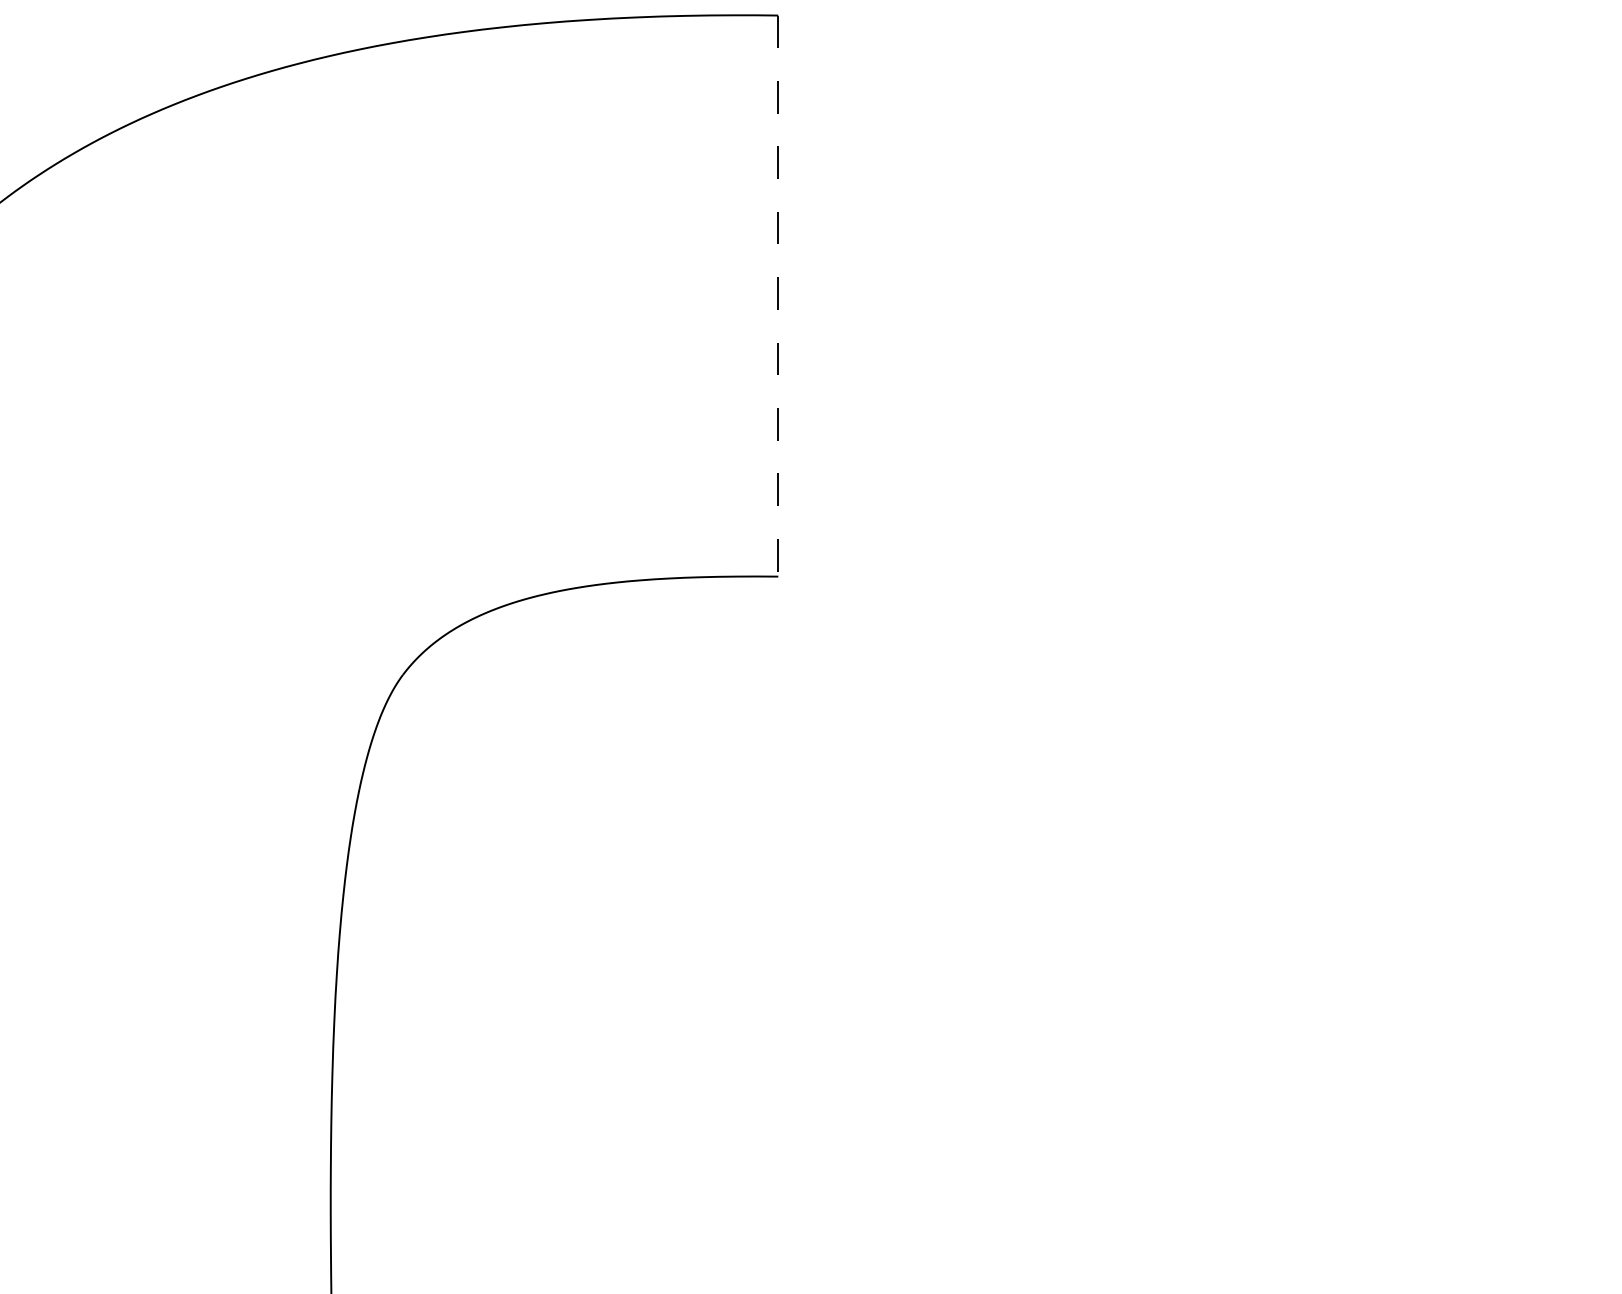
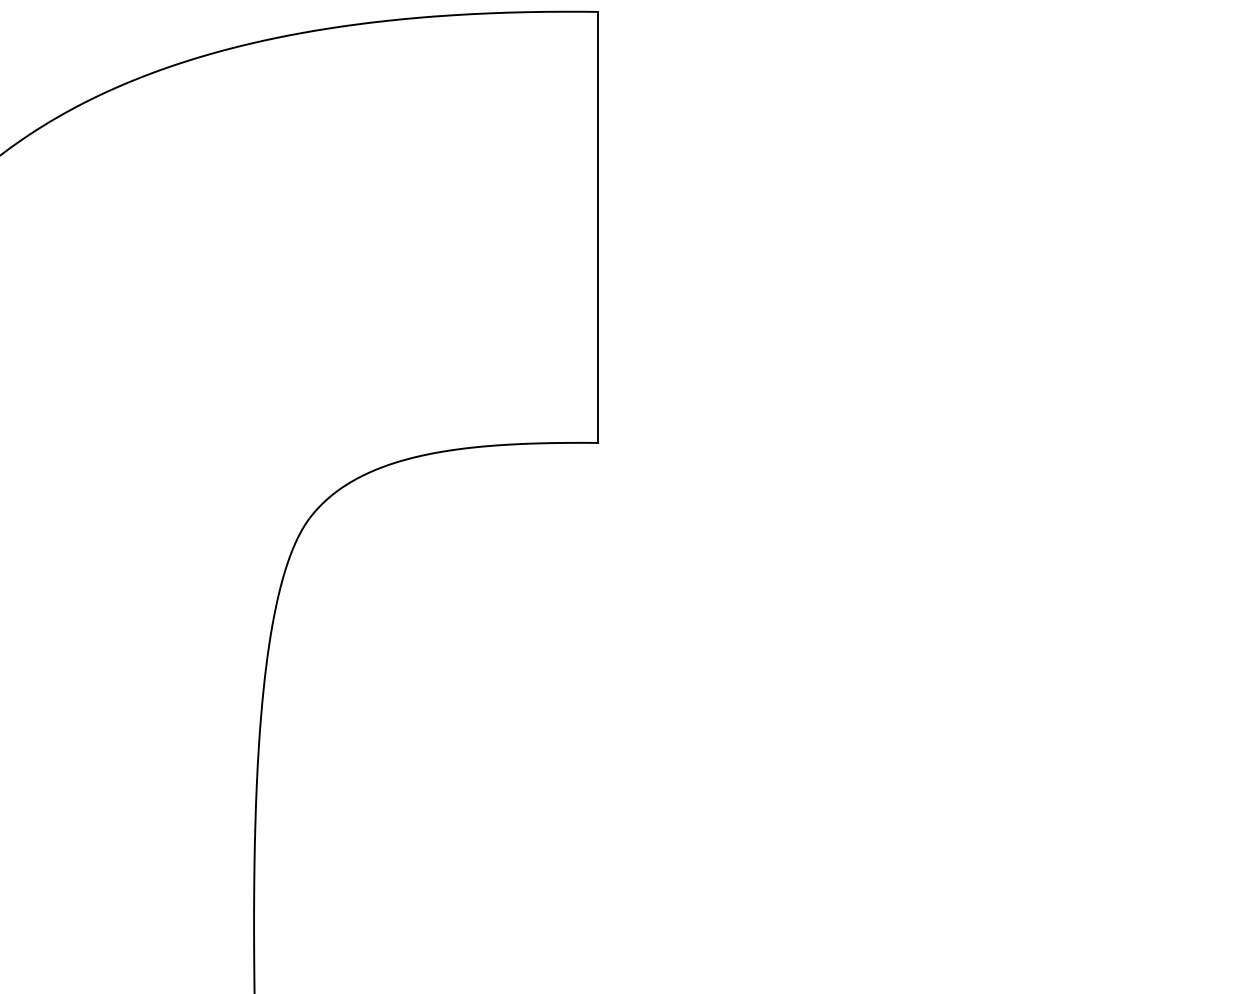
line: (777, 296) -> (597, 227), dashed -> solid

